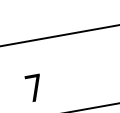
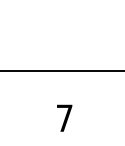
text: (34, 87) -> (64, 117), moved

